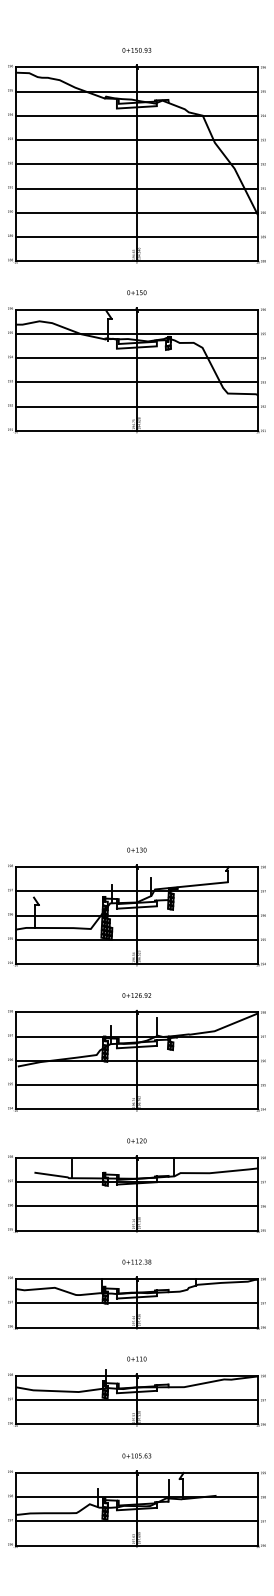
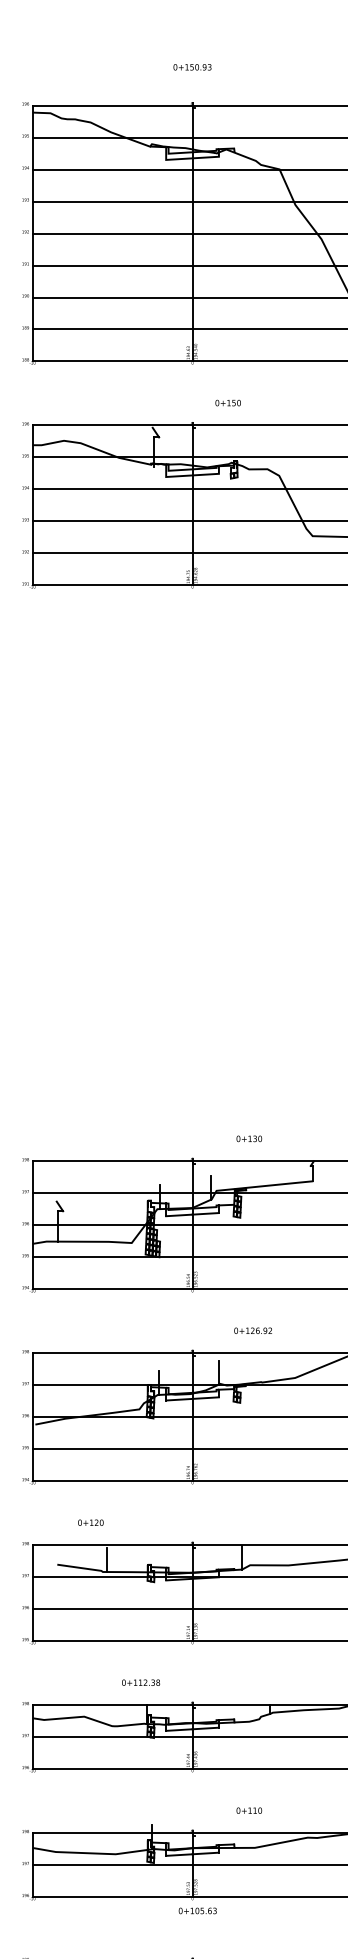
text: (136, 50) -> (192, 67), moved
text: (136, 292) -> (227, 402), moved
text: (136, 849) -> (248, 1138), moved
text: (136, 995) -> (252, 1330), moved
text: (136, 1140) -> (90, 1522), moved
text: (136, 1261) -> (140, 1681), moved
text: (136, 1358) -> (248, 1810), moved
text: (136, 1455) -> (197, 1910), moved

